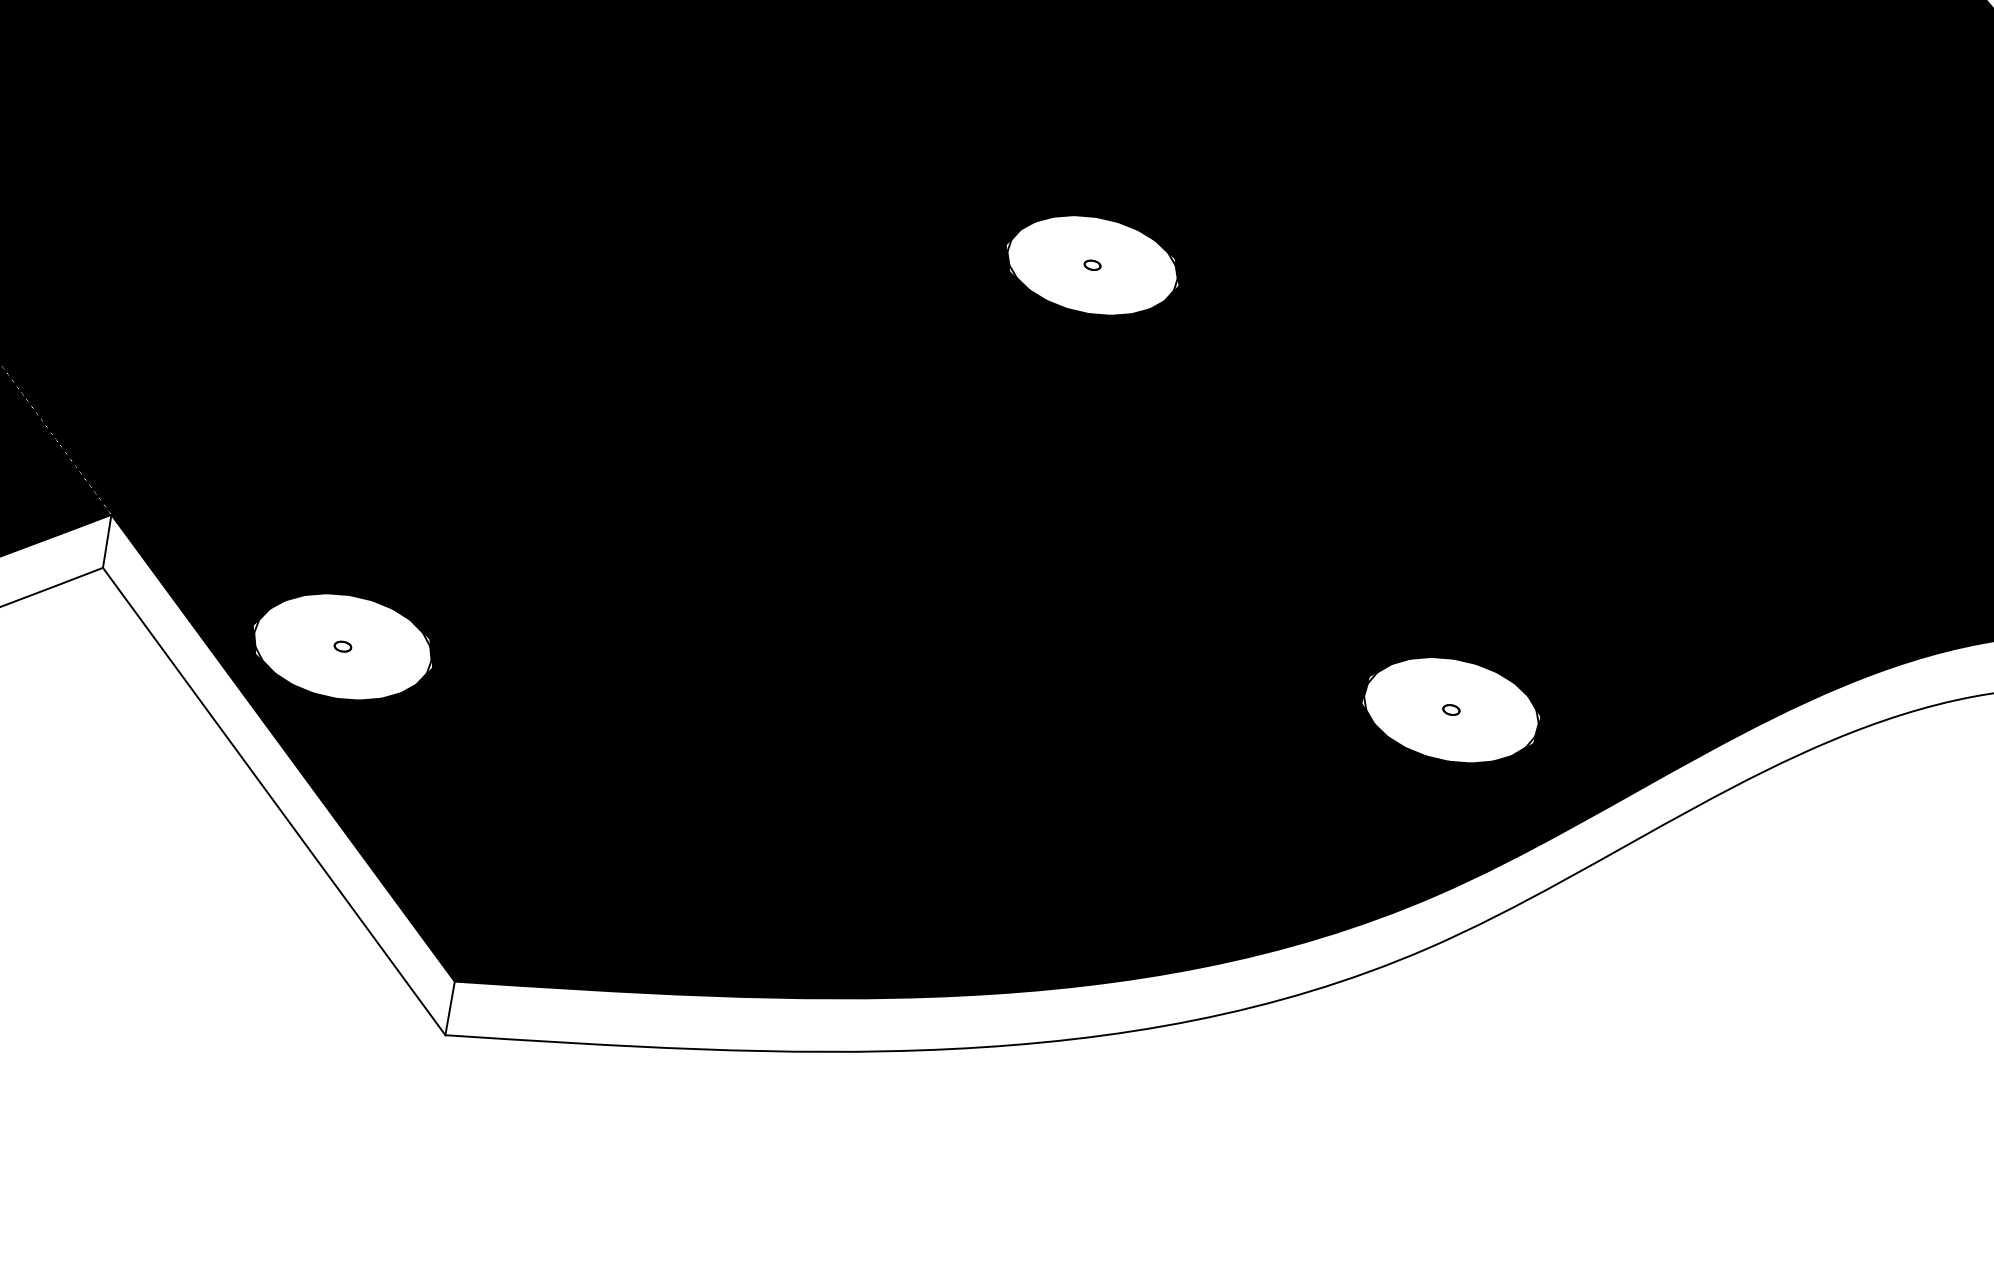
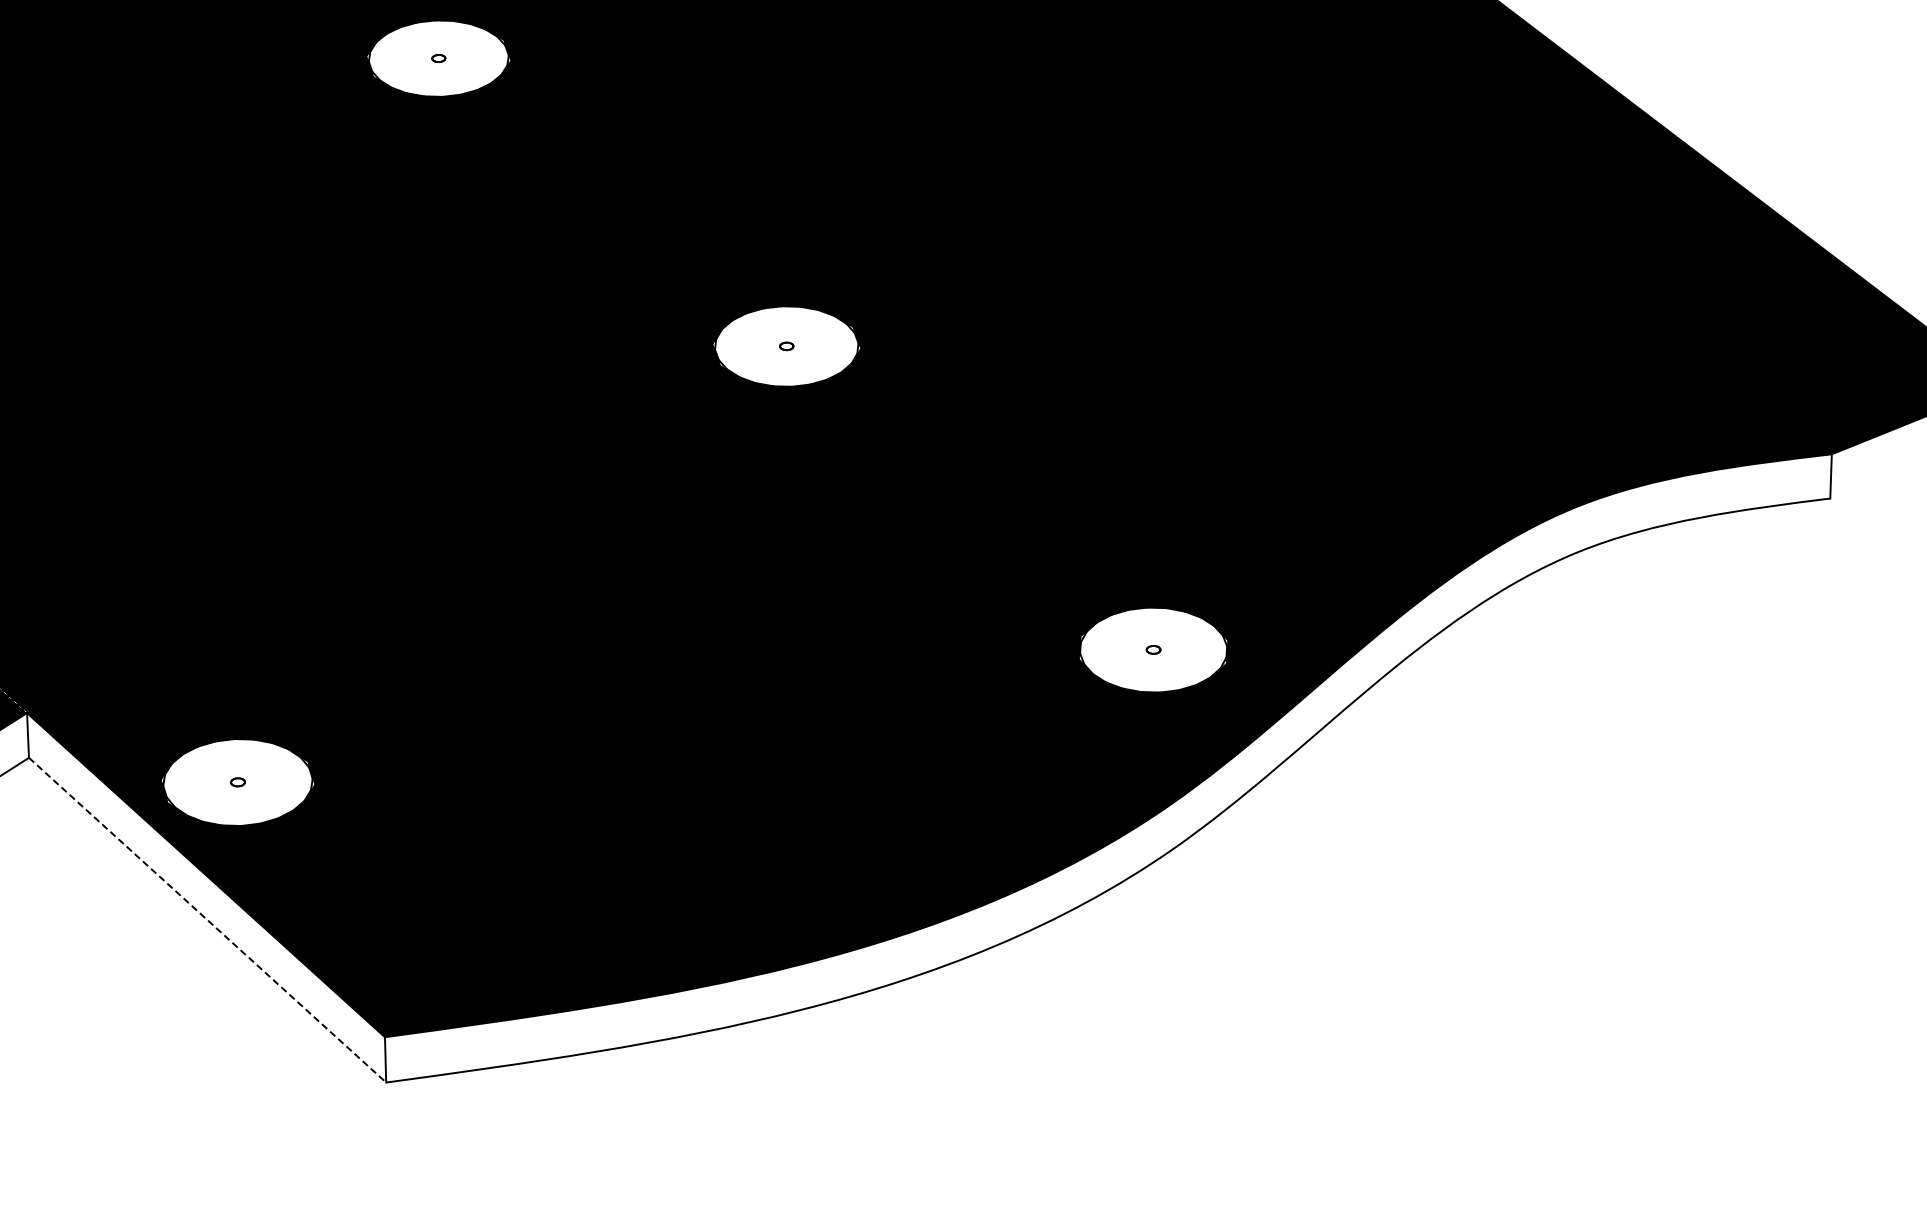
line: (274, 801) -> (207, 920), solid -> dashed

